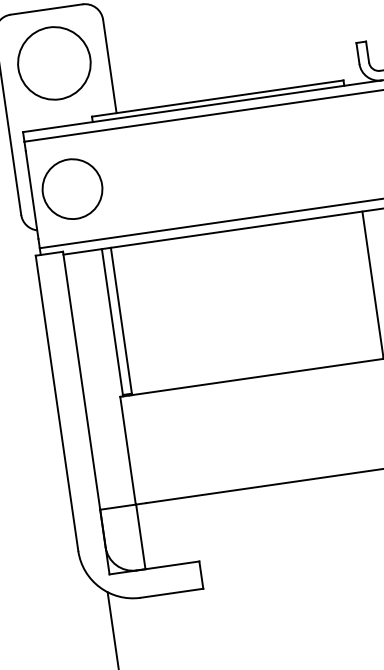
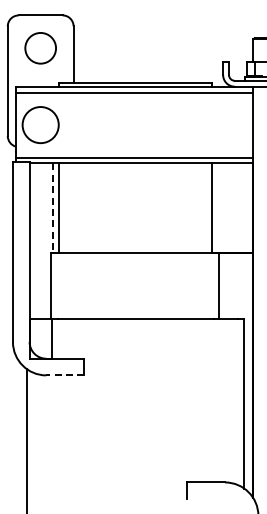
circle: (54, 63) -> (40, 48), size x0.7
line: (113, 322) -> (53, 208), solid -> dashed
line: (170, 593) -> (64, 375), solid -> dashed

